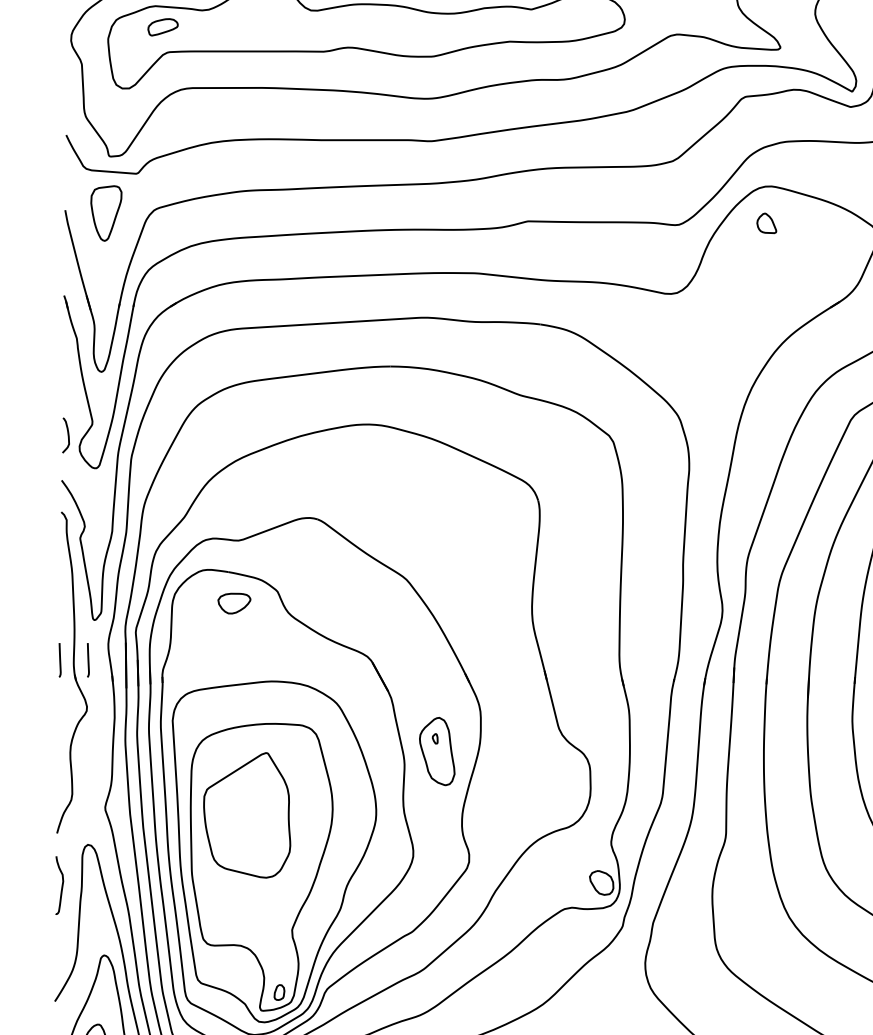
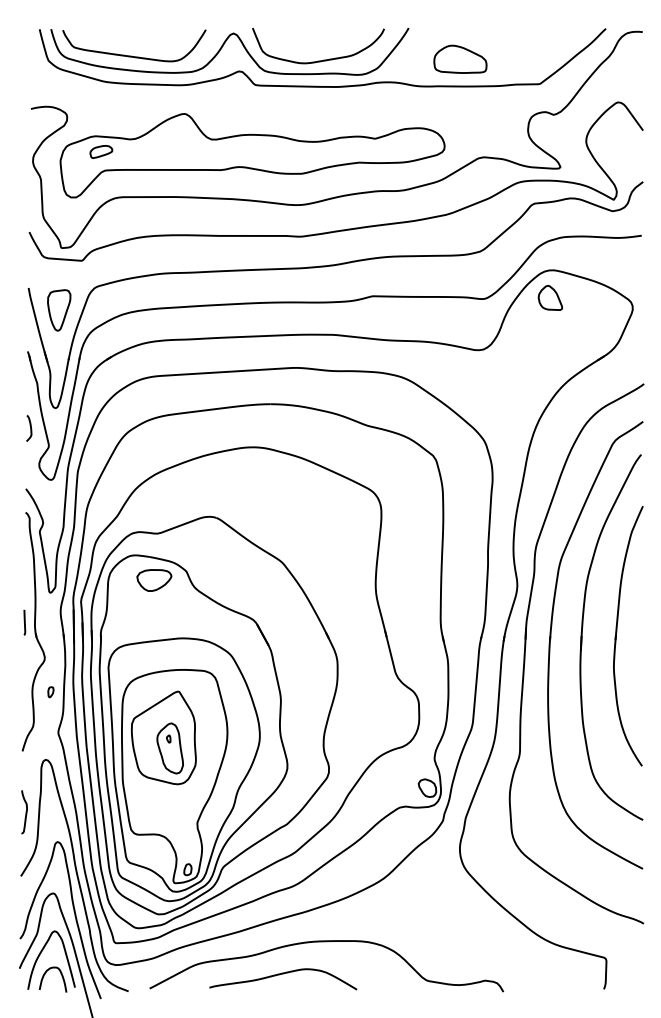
part: (106, 213) -> (59, 310), moved
part: (765, 223) -> (549, 297), size x1.67
curve: (67, 435) -> (30, 428), moved
part: (234, 603) -> (154, 580), size x1.43
line: (87, 660) -> (45, 622), removed
part: (436, 751) -> (169, 748), moved
part: (94, 754) -> (50, 692), added
curve: (61, 886) -> (25, 812), moved

